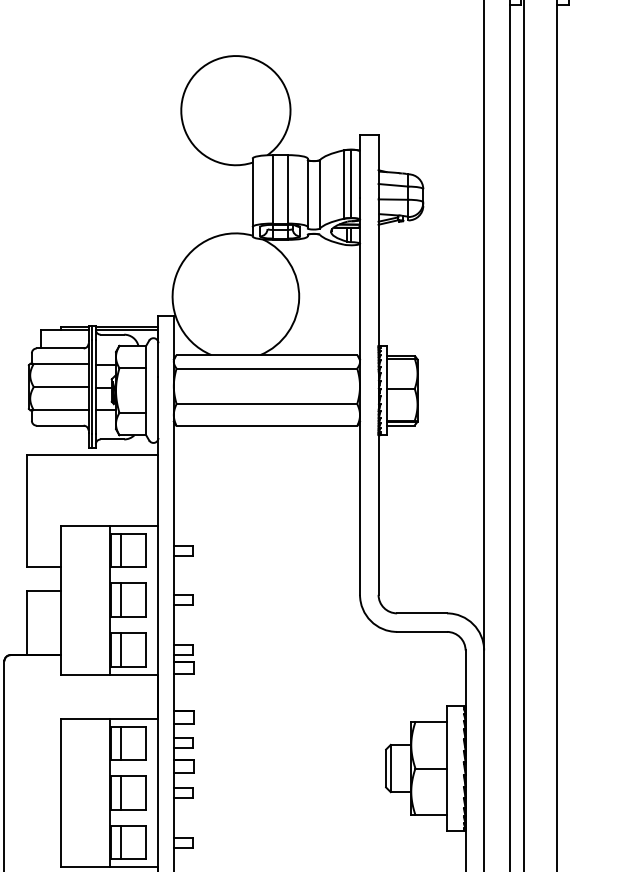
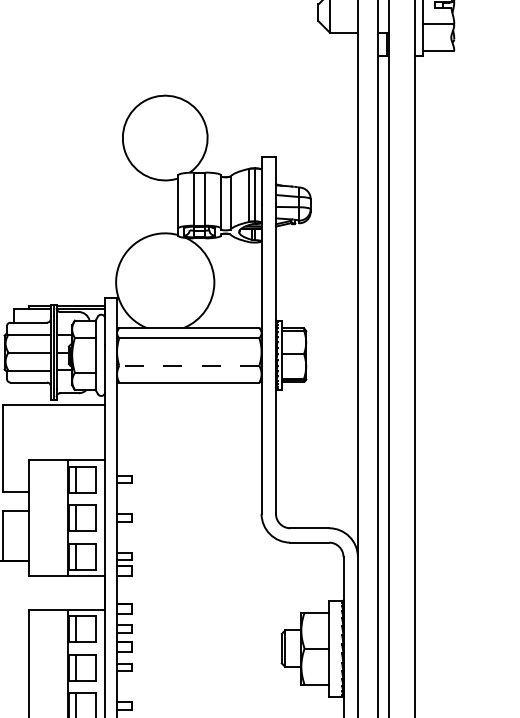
line: (265, 403) -> (188, 365), solid -> dashed

